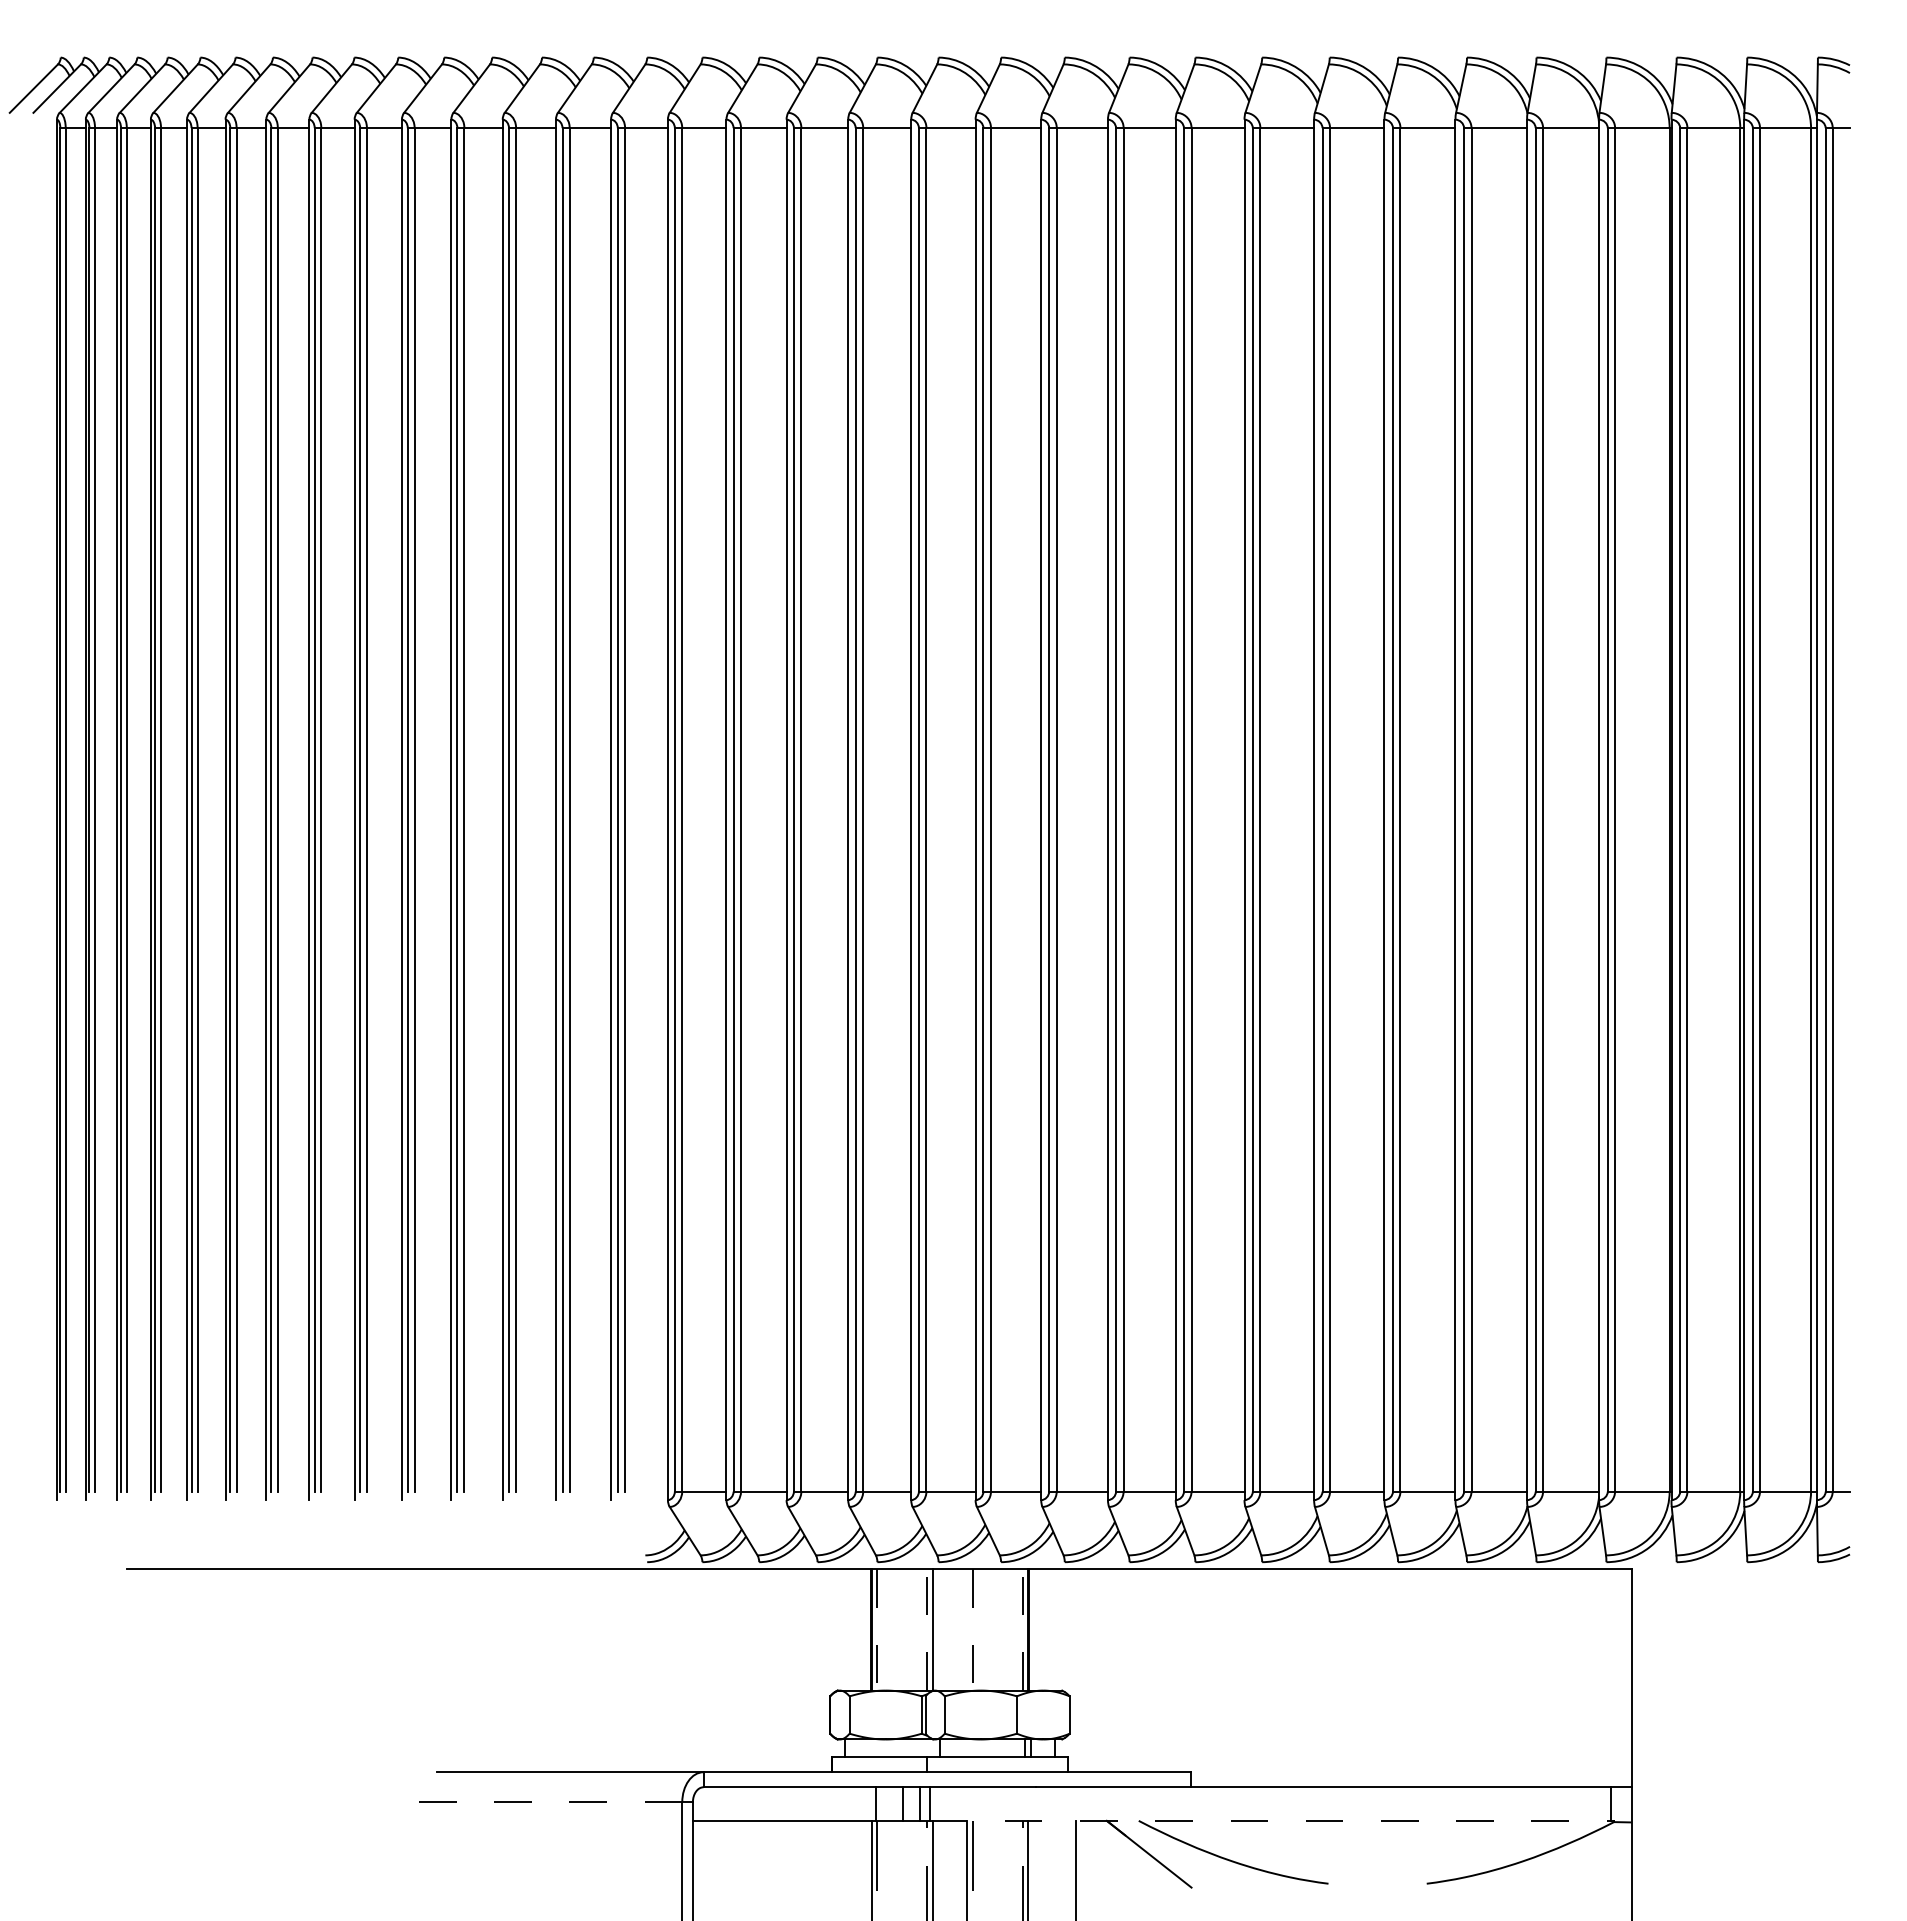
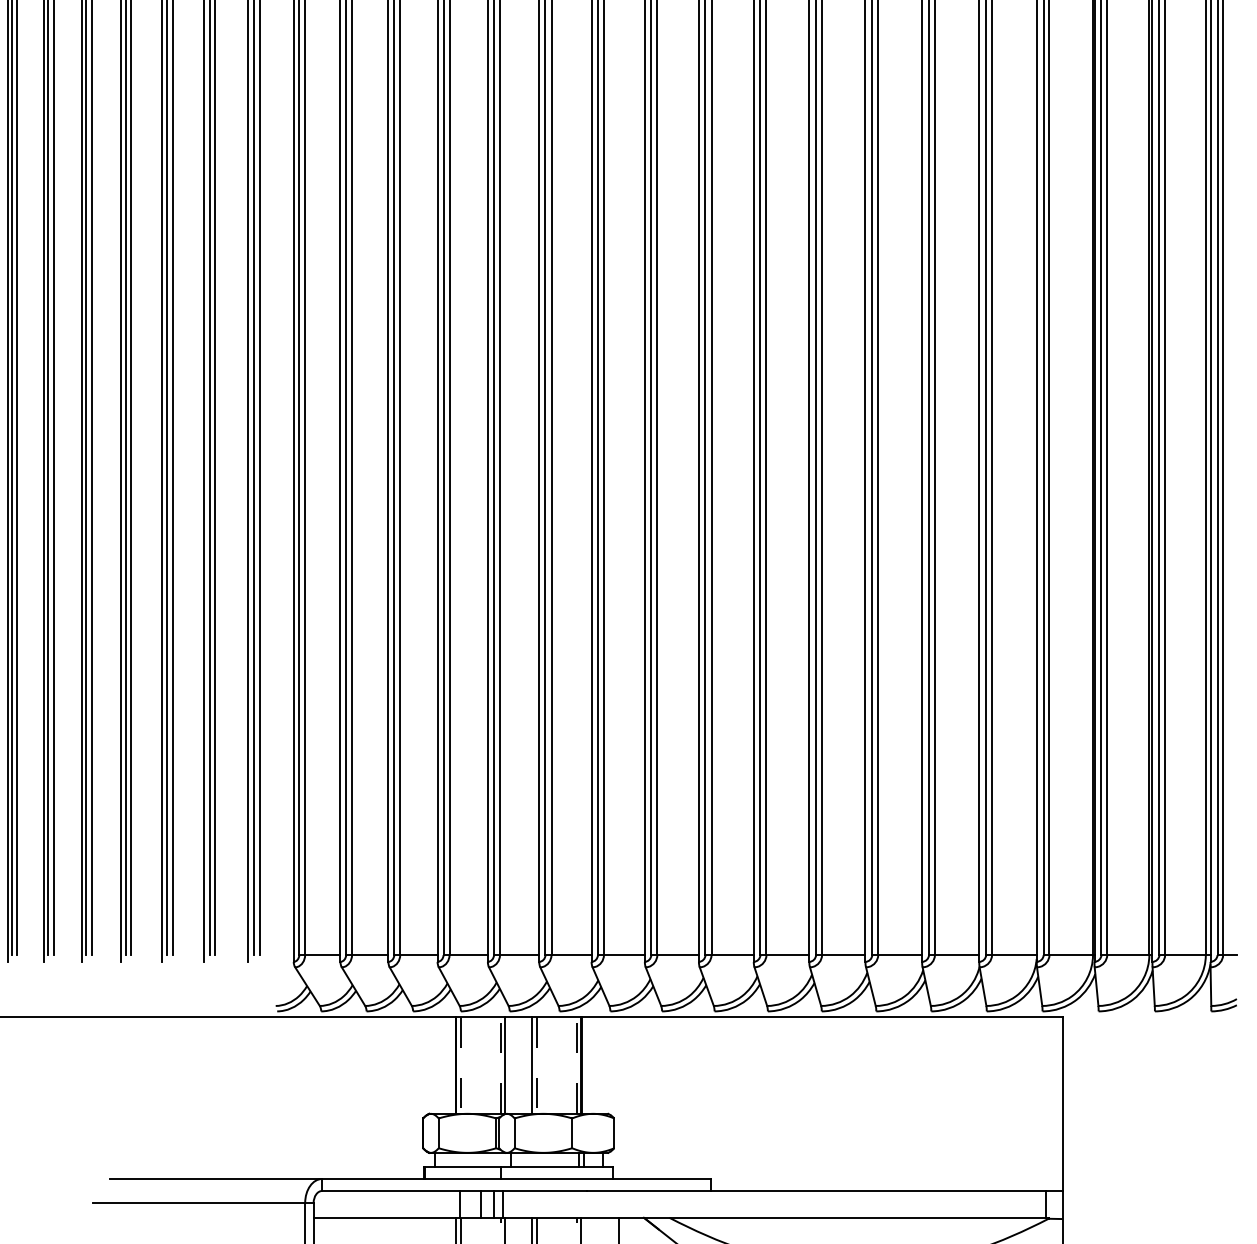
line: (966, 1629) -> (531, 1065), added
line: (548, 1802) -> (198, 1203), dashed -> solid
line: (1270, 1820) -> (774, 1217), dashed -> solid

